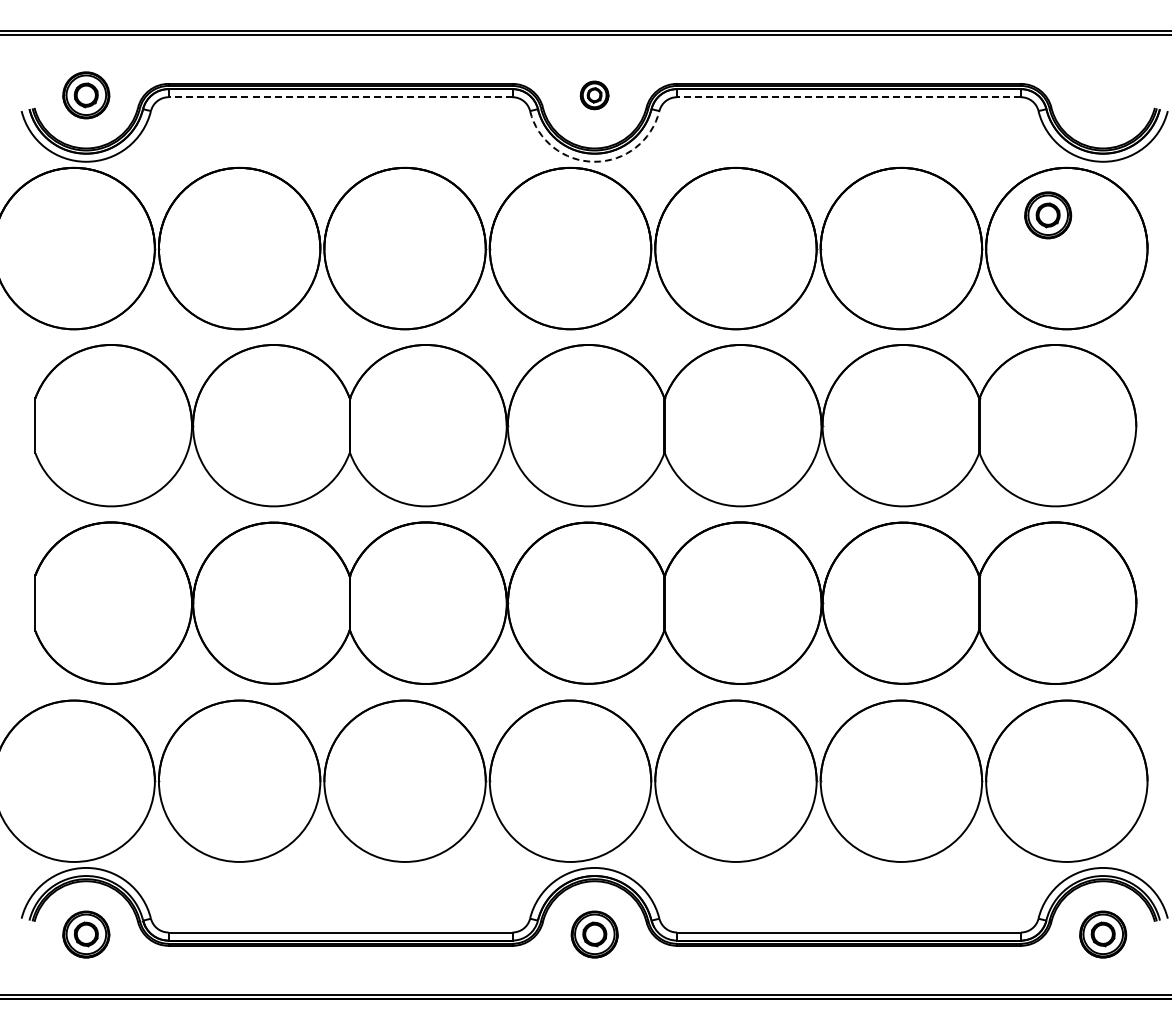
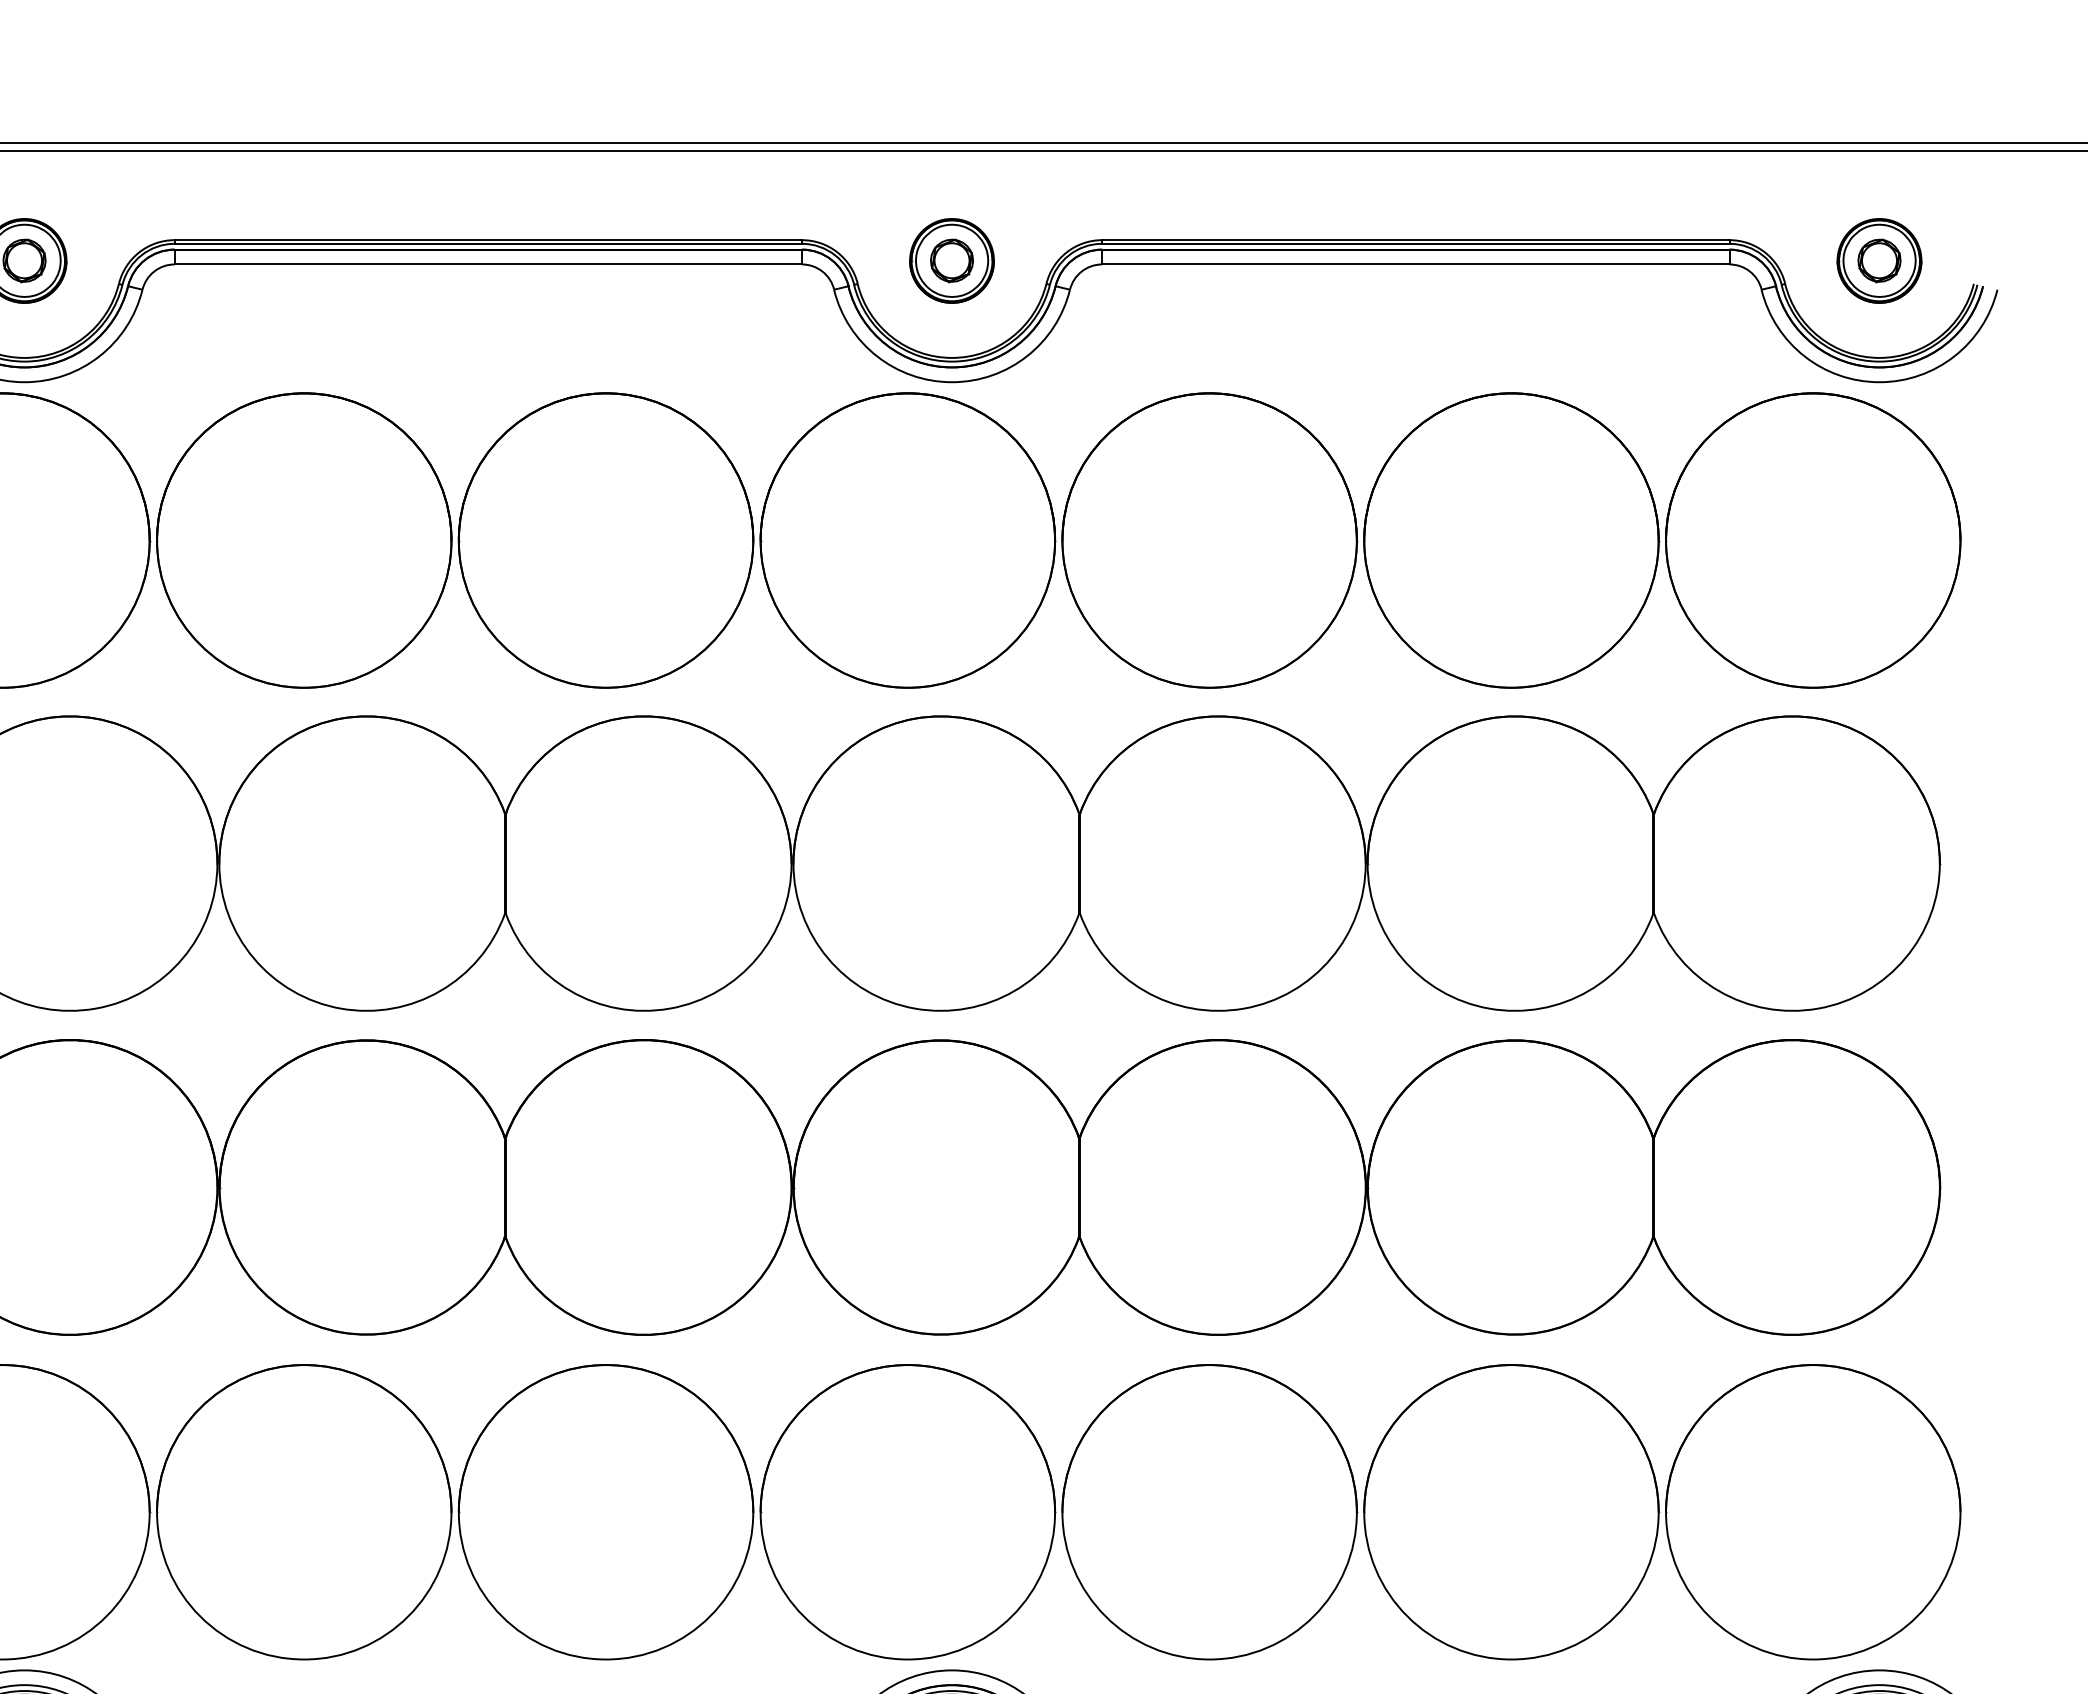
part: (594, 95) -> (951, 261), size x1.67
line: (340, 97) -> (488, 264), dashed -> solid
line: (848, 97) -> (1414, 264), dashed -> solid
arc: (594, 161) -> (951, 381), dashed -> solid
part: (1048, 215) -> (1880, 261), moved

